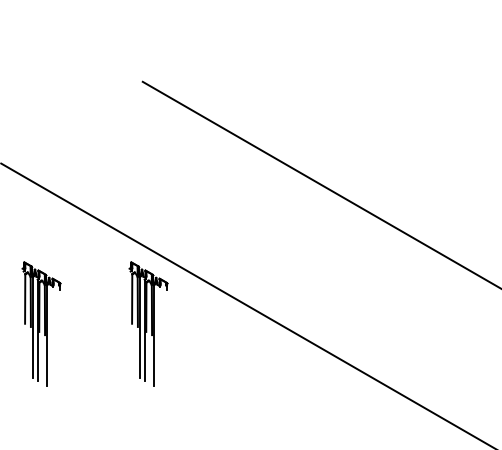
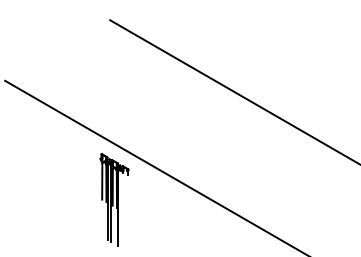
part: (41, 323) -> (35, 199), removed

